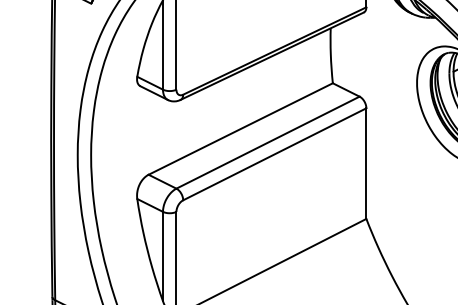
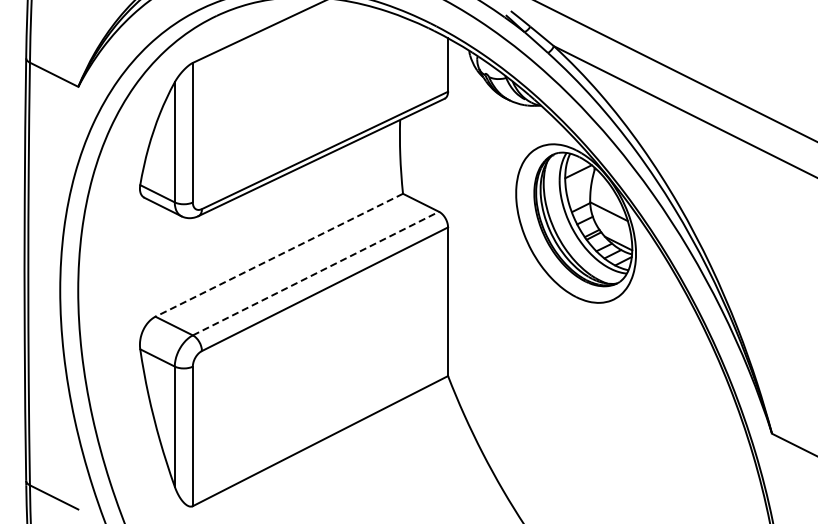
line: (240, 129) -> (278, 255), solid -> dashed
line: (267, 142) -> (315, 273), solid -> dashed

